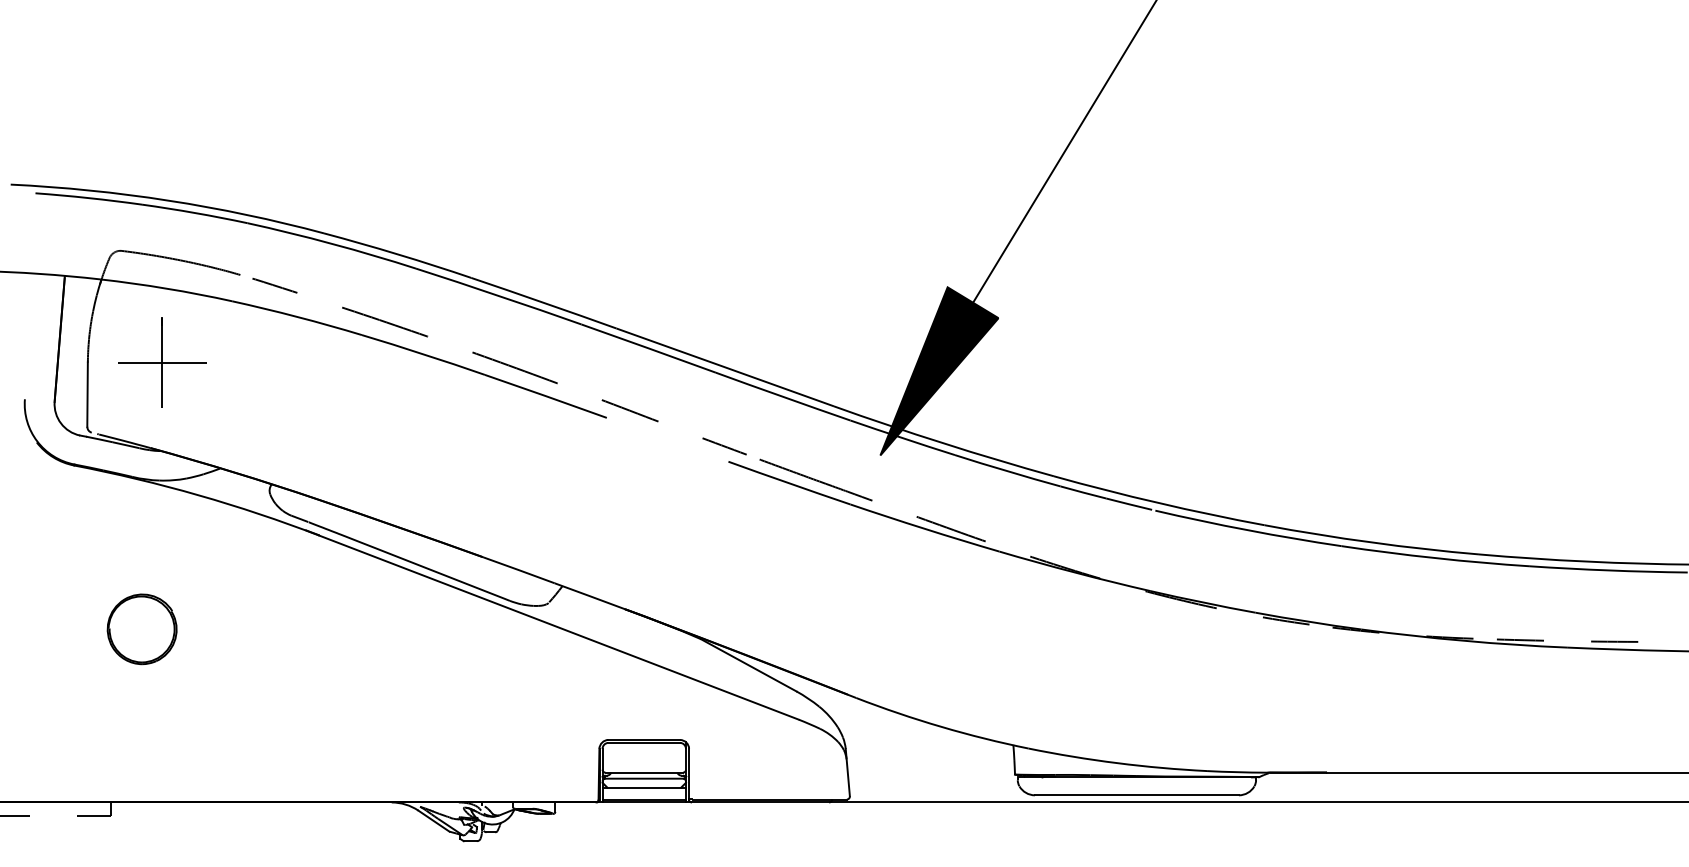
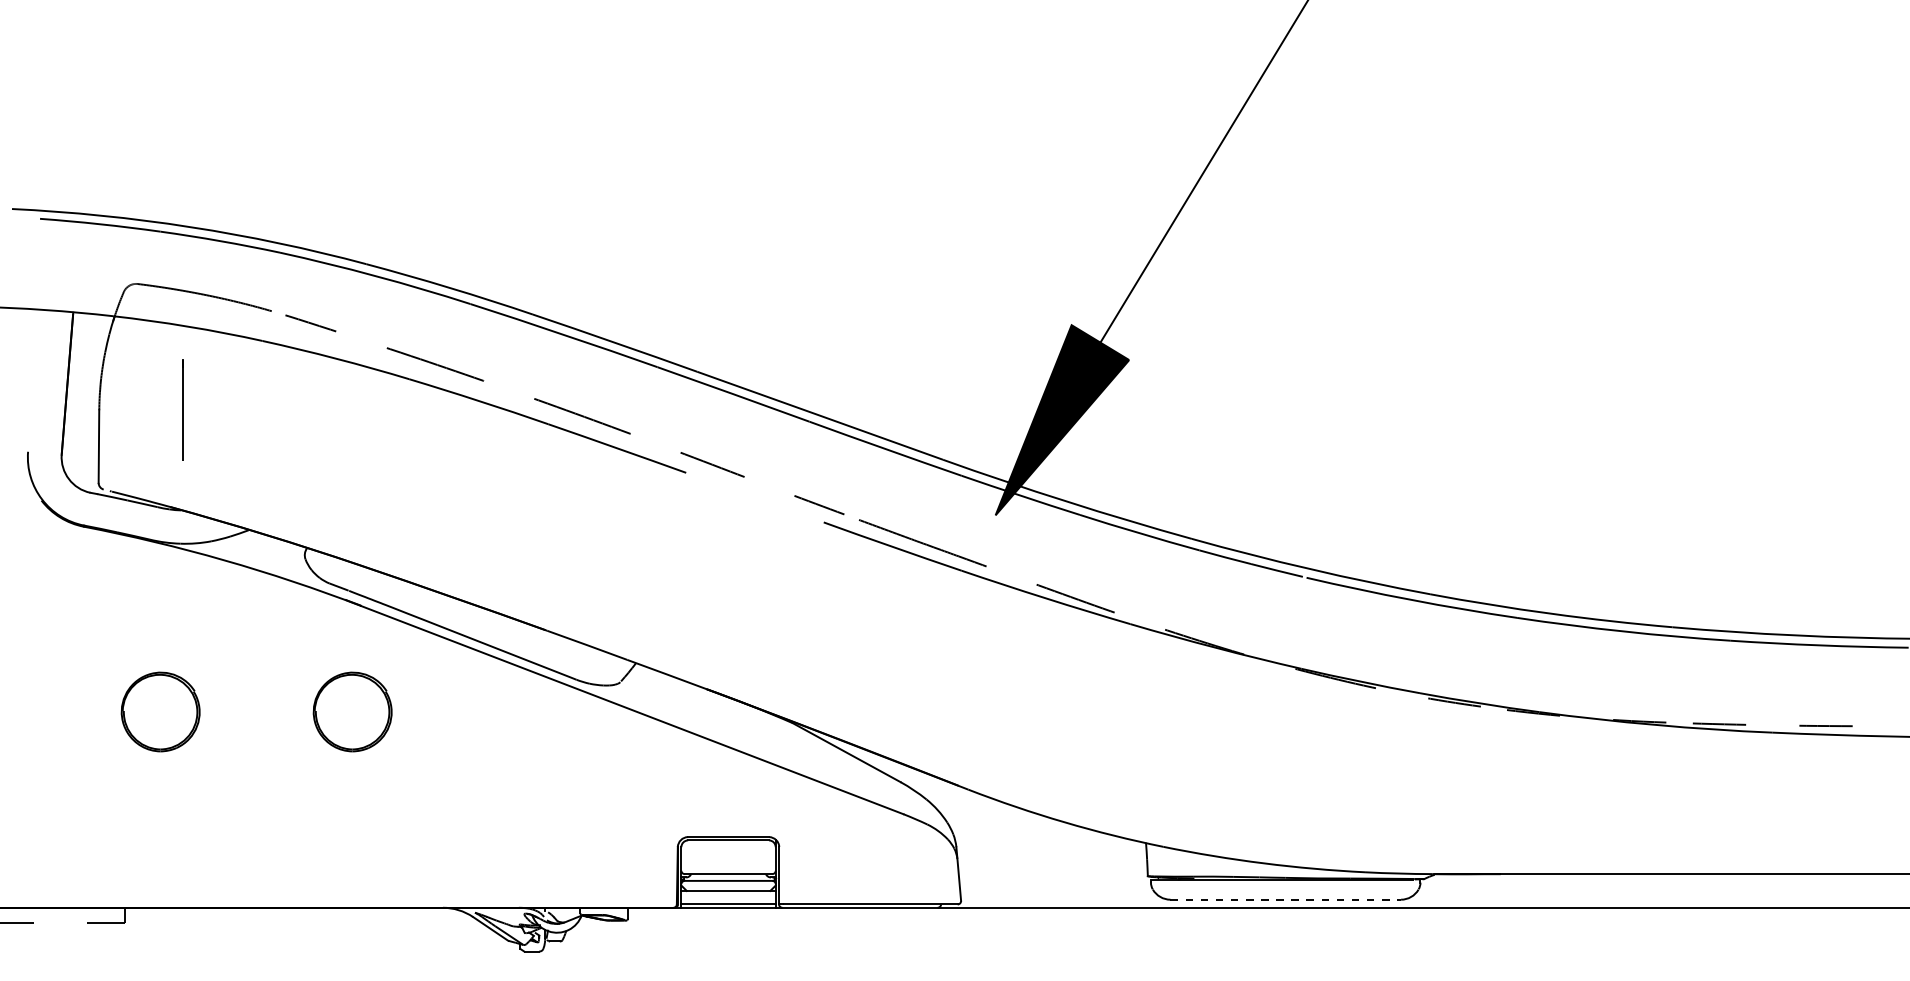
line: (162, 362) -> (183, 410), removed
part: (311, 628) -> (352, 711), added
line: (1137, 795) -> (1286, 899), solid -> dashed

